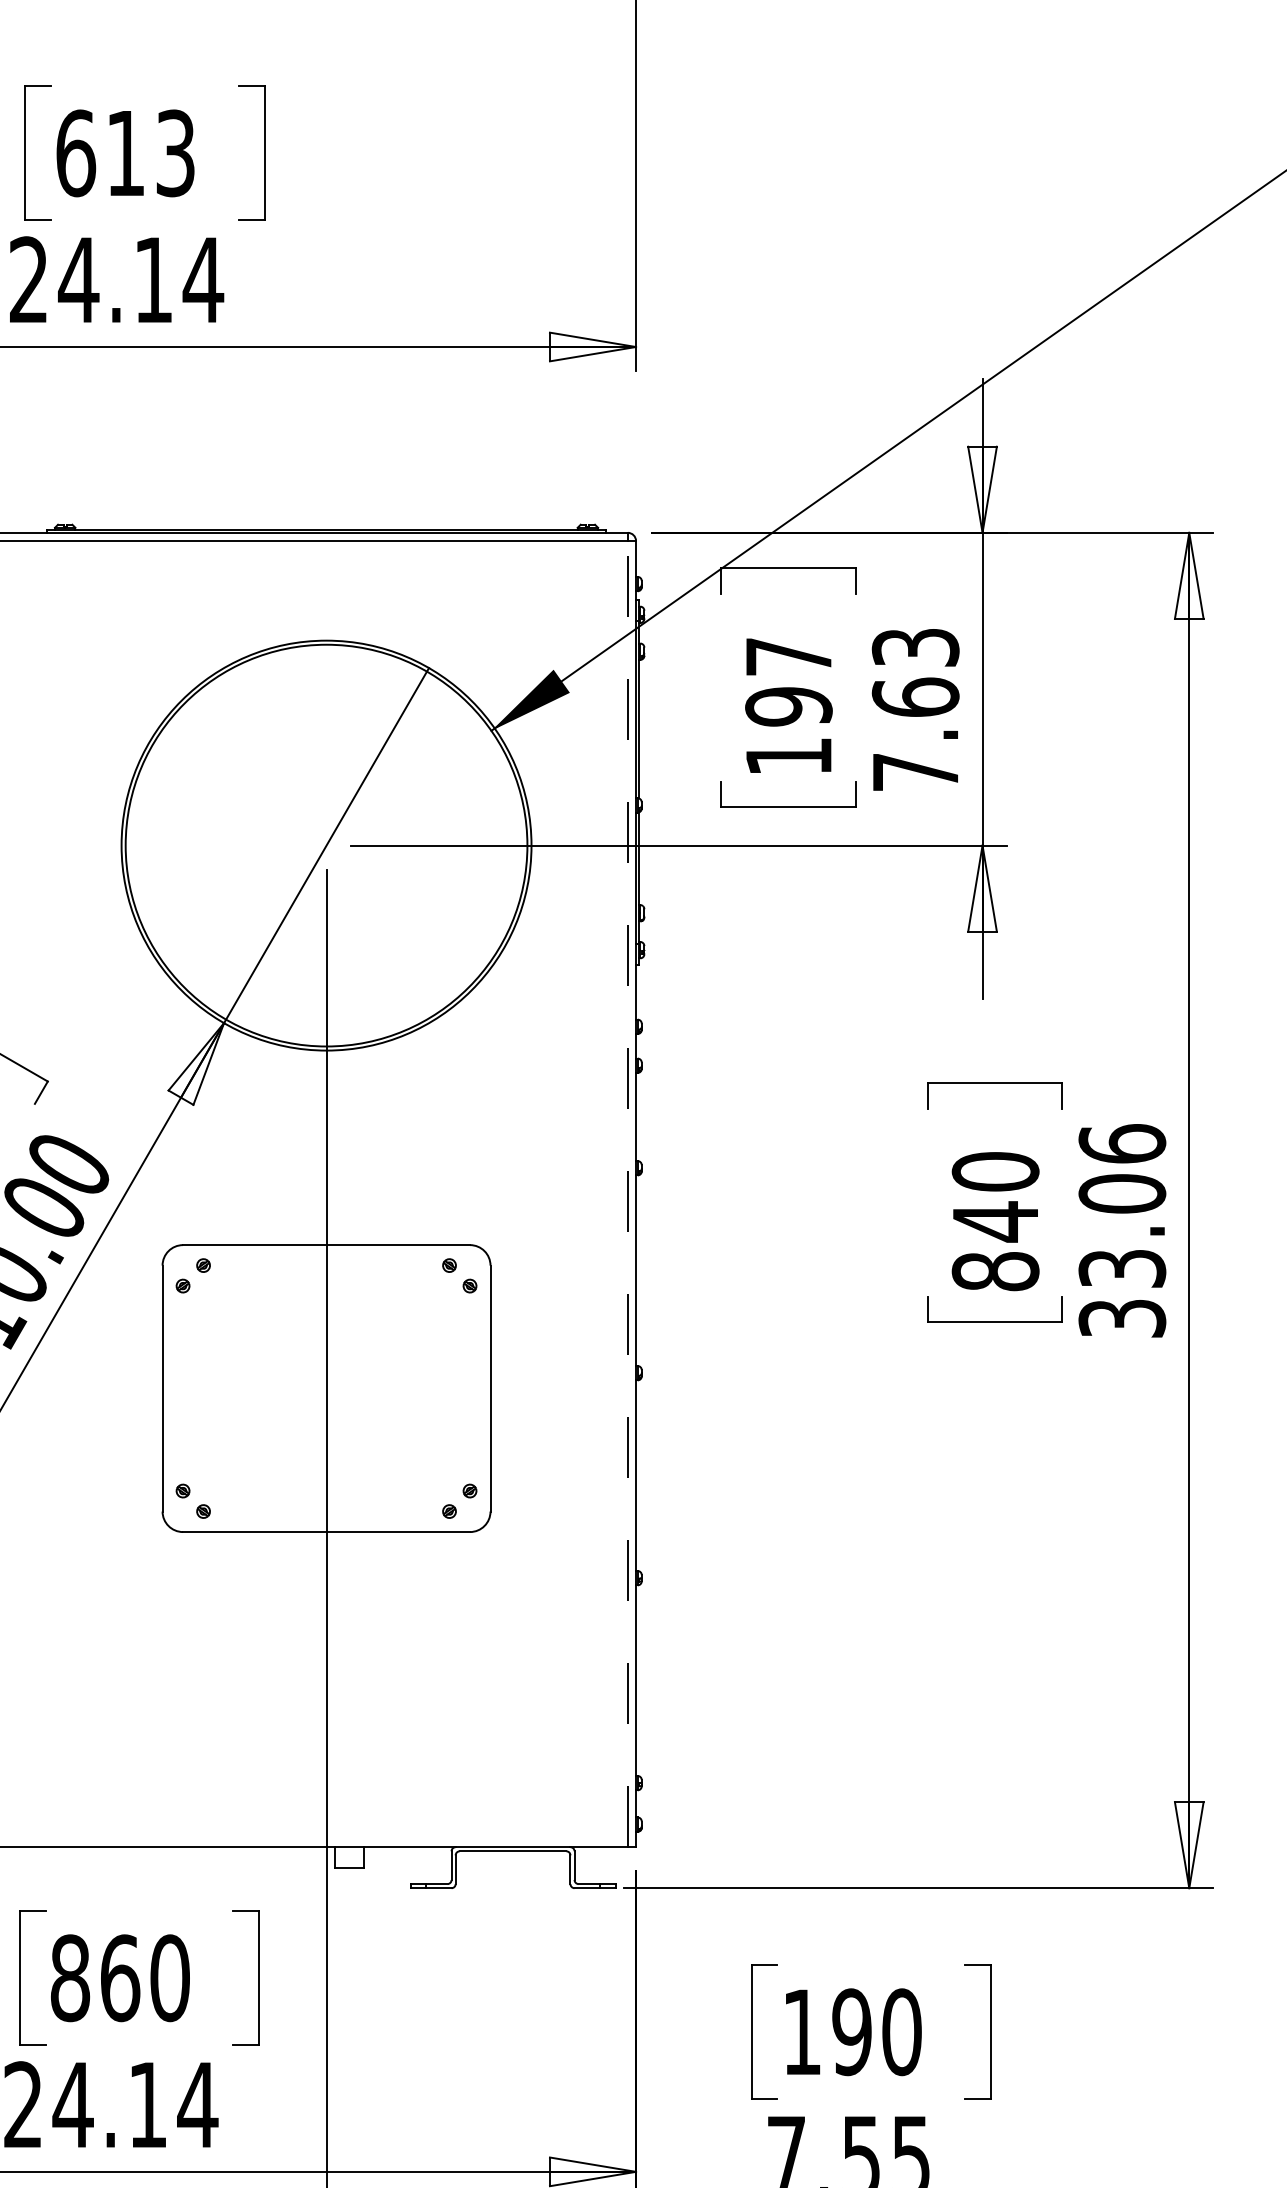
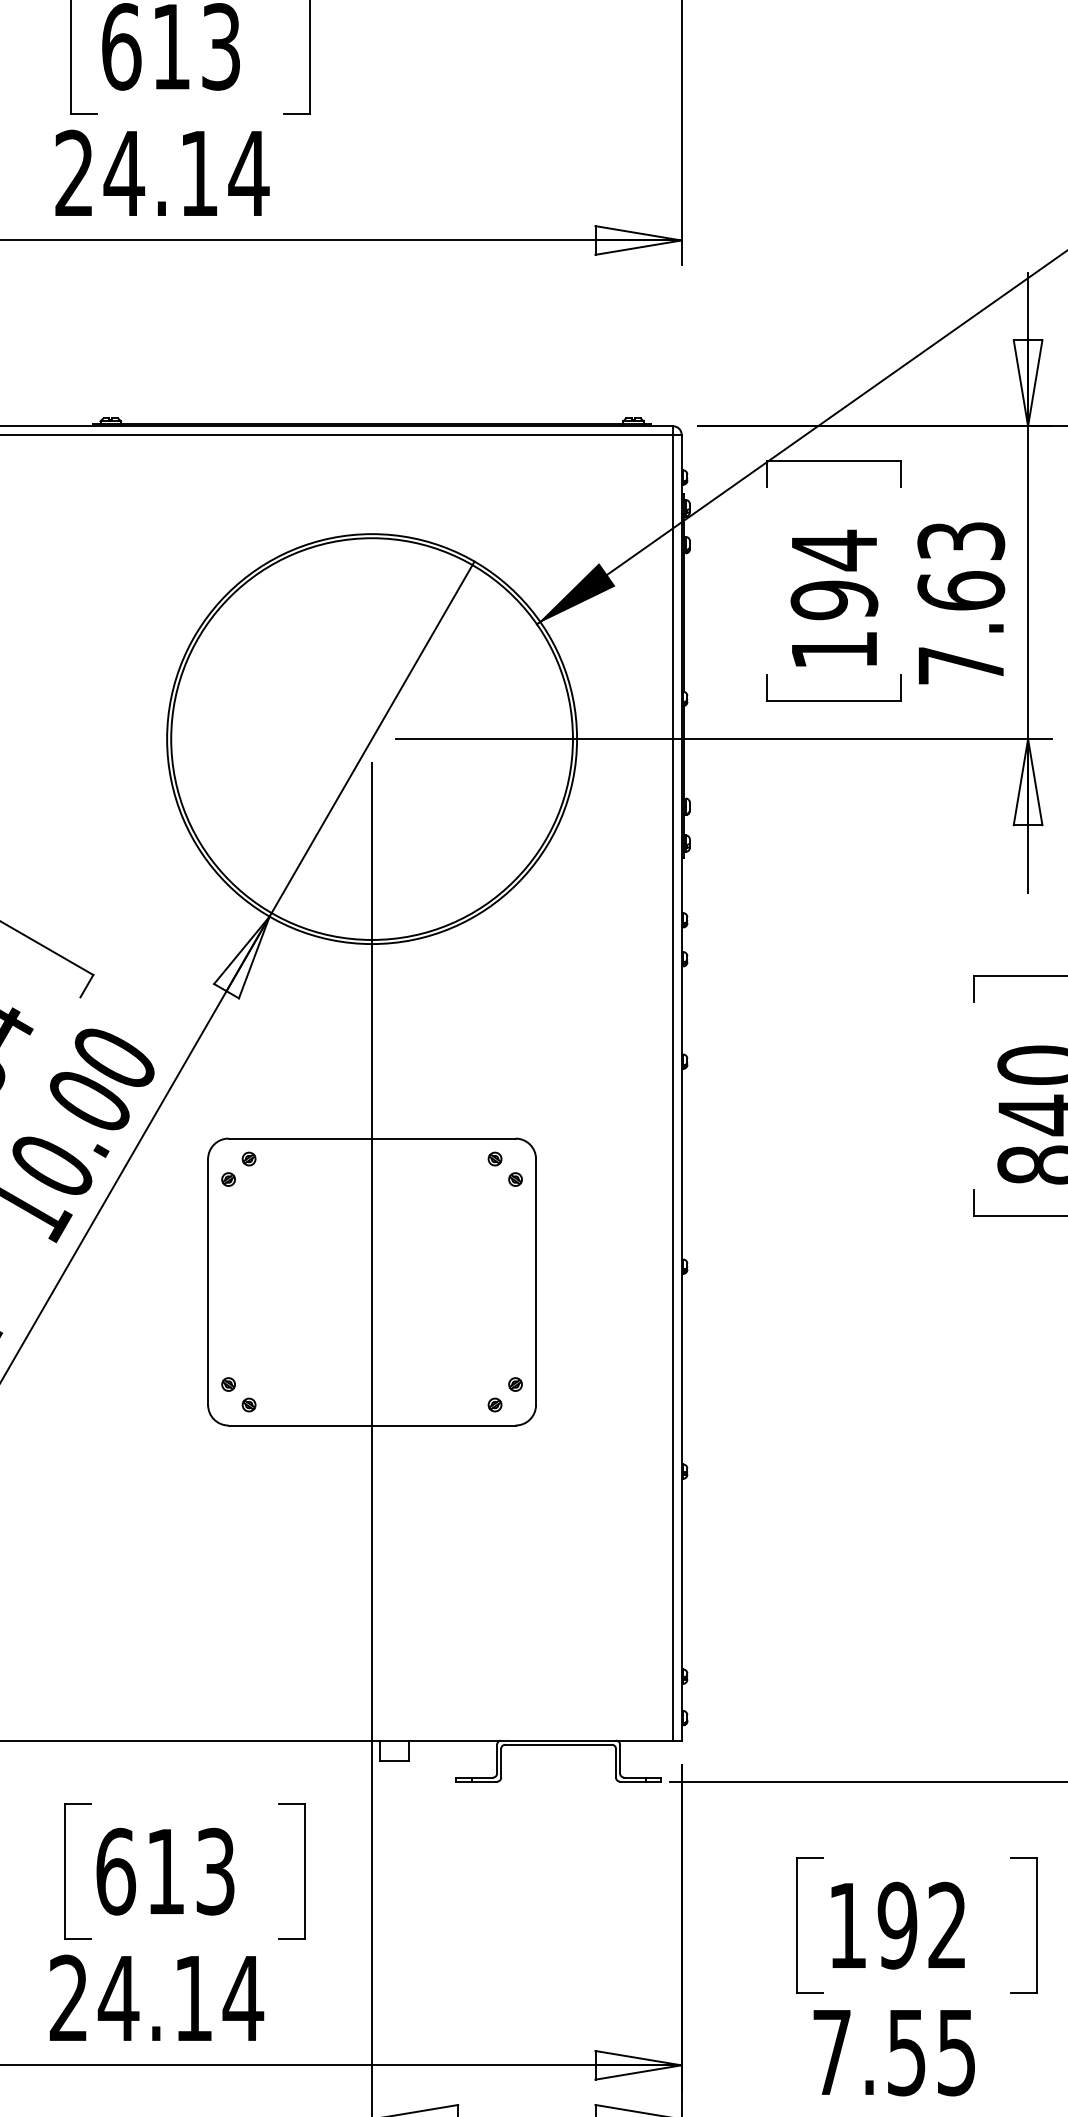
text: (788, 656) -> (834, 549), 197 -> 194
line: (627, 1193) -> (673, 1086), dashed -> solid
text: (119, 1978) -> (165, 1871), 860 -> 613
text: (901, 2032) -> (947, 1925), 190 -> 192

